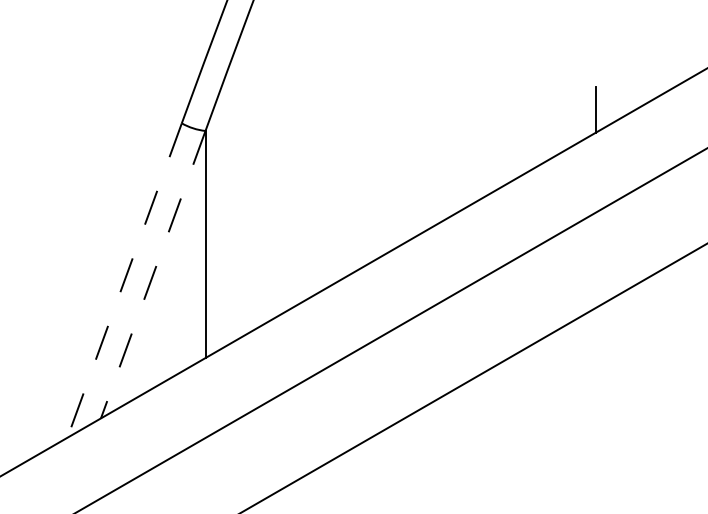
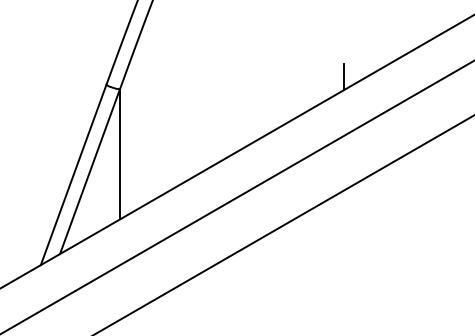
line: (154, 274) -> (90, 171), dashed -> solid
line: (124, 281) -> (73, 175), dashed -> solid

